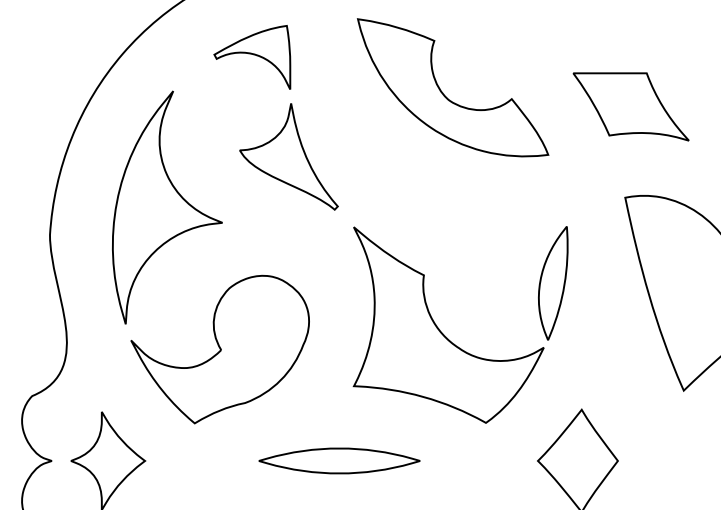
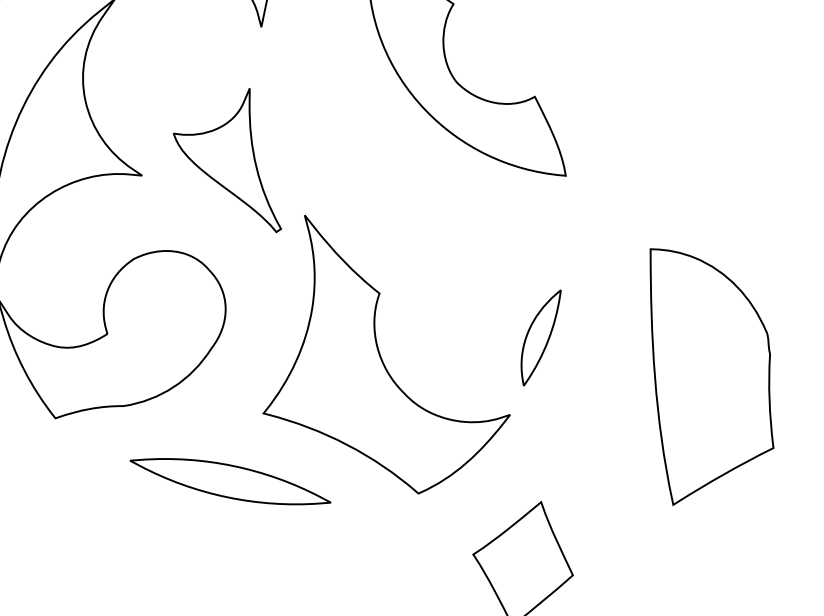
part: (630, 106) -> (680, 136), removed
part: (288, 156) -> (232, 153), moved
part: (553, 283) -> (538, 337), size x0.7
part: (339, 460) -> (230, 481), moved

